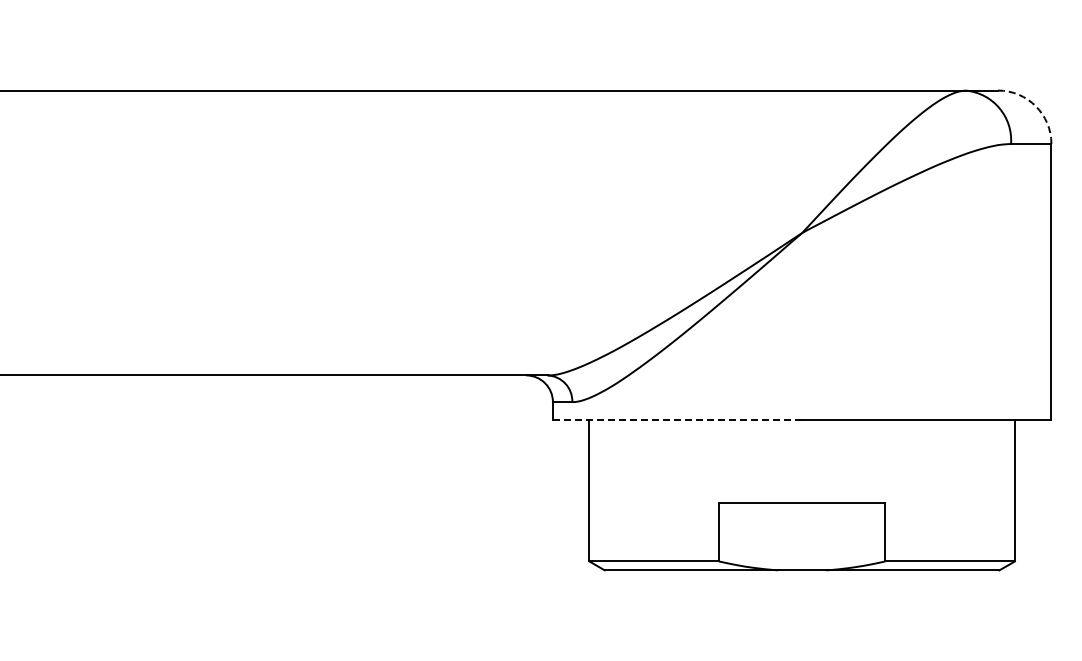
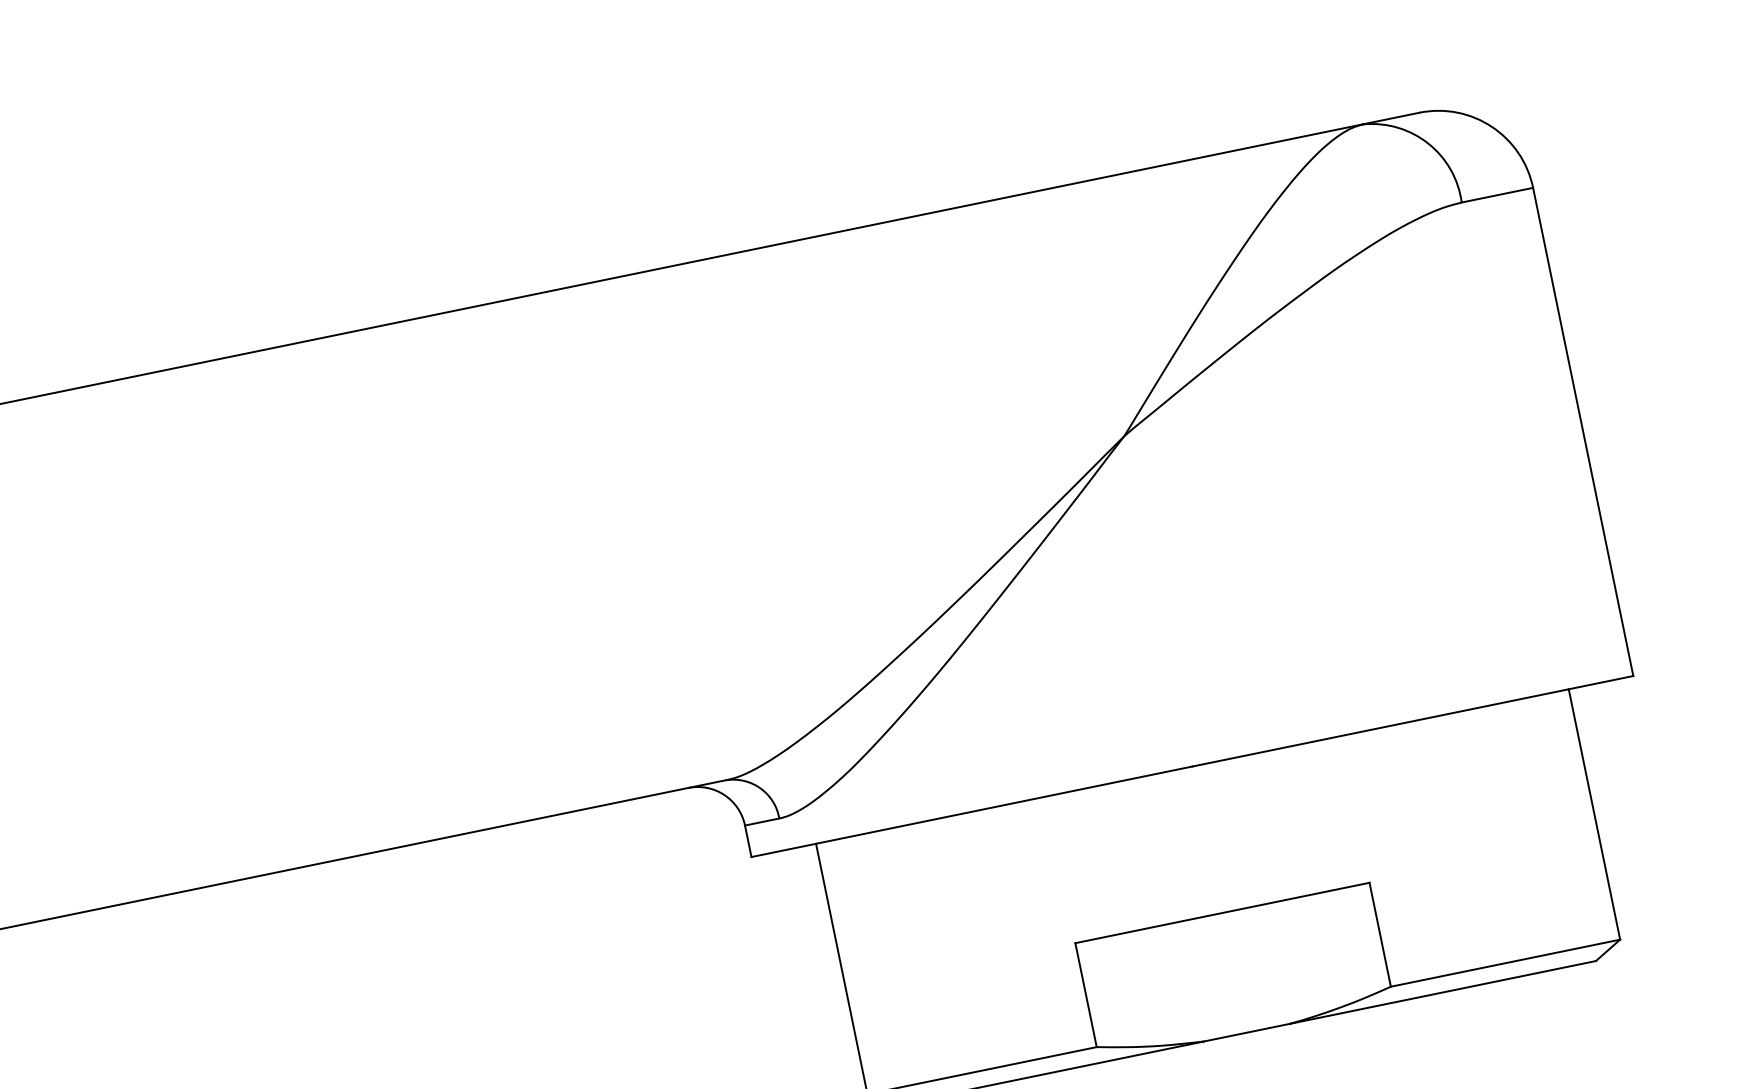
arc: (1035, 106) -> (1491, 127), dashed -> solid
line: (677, 419) -> (971, 811), dashed -> solid

